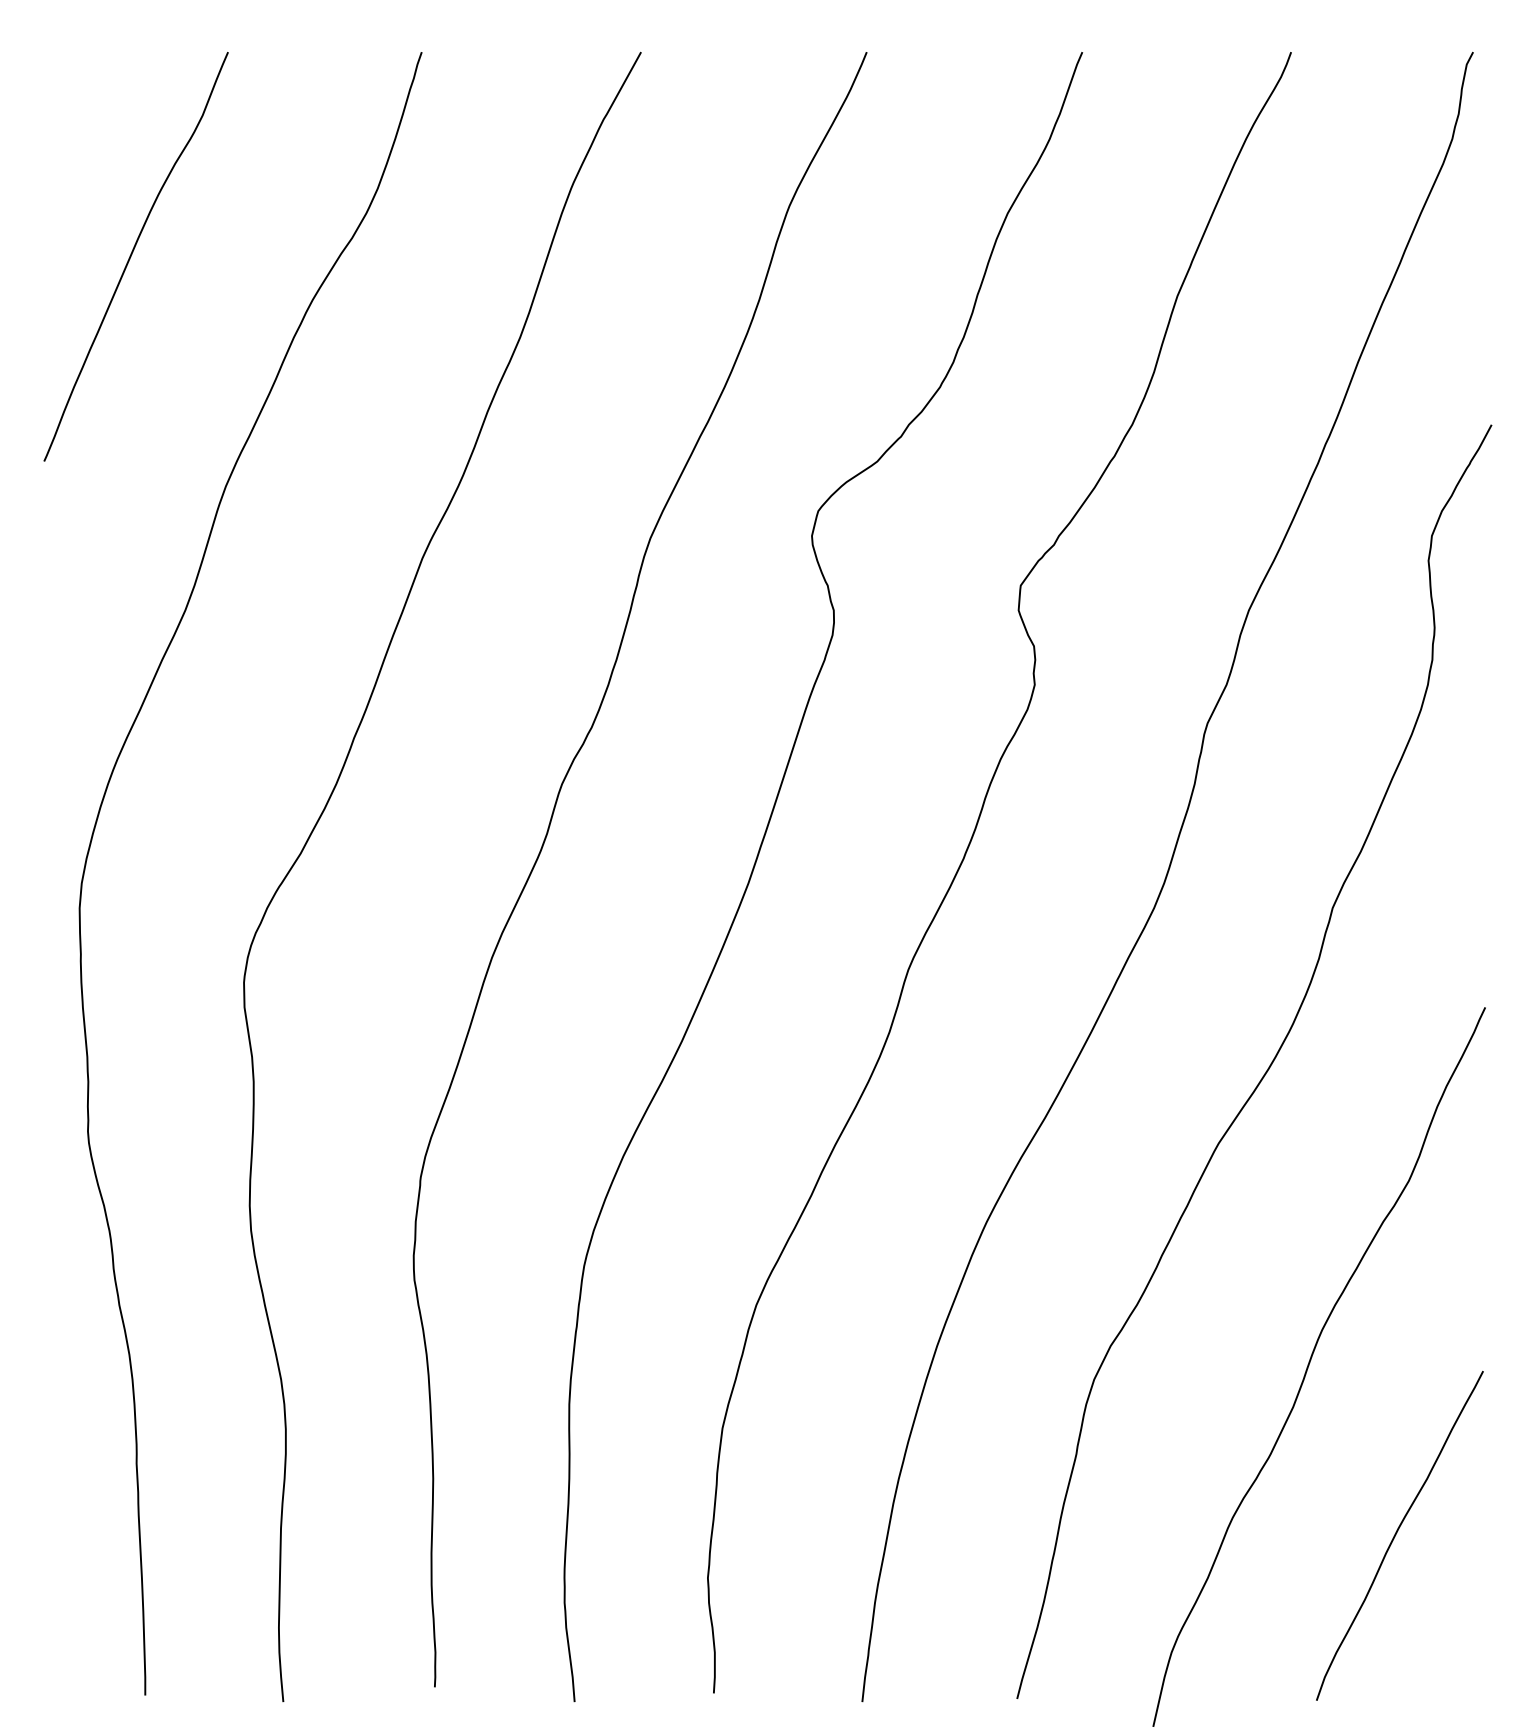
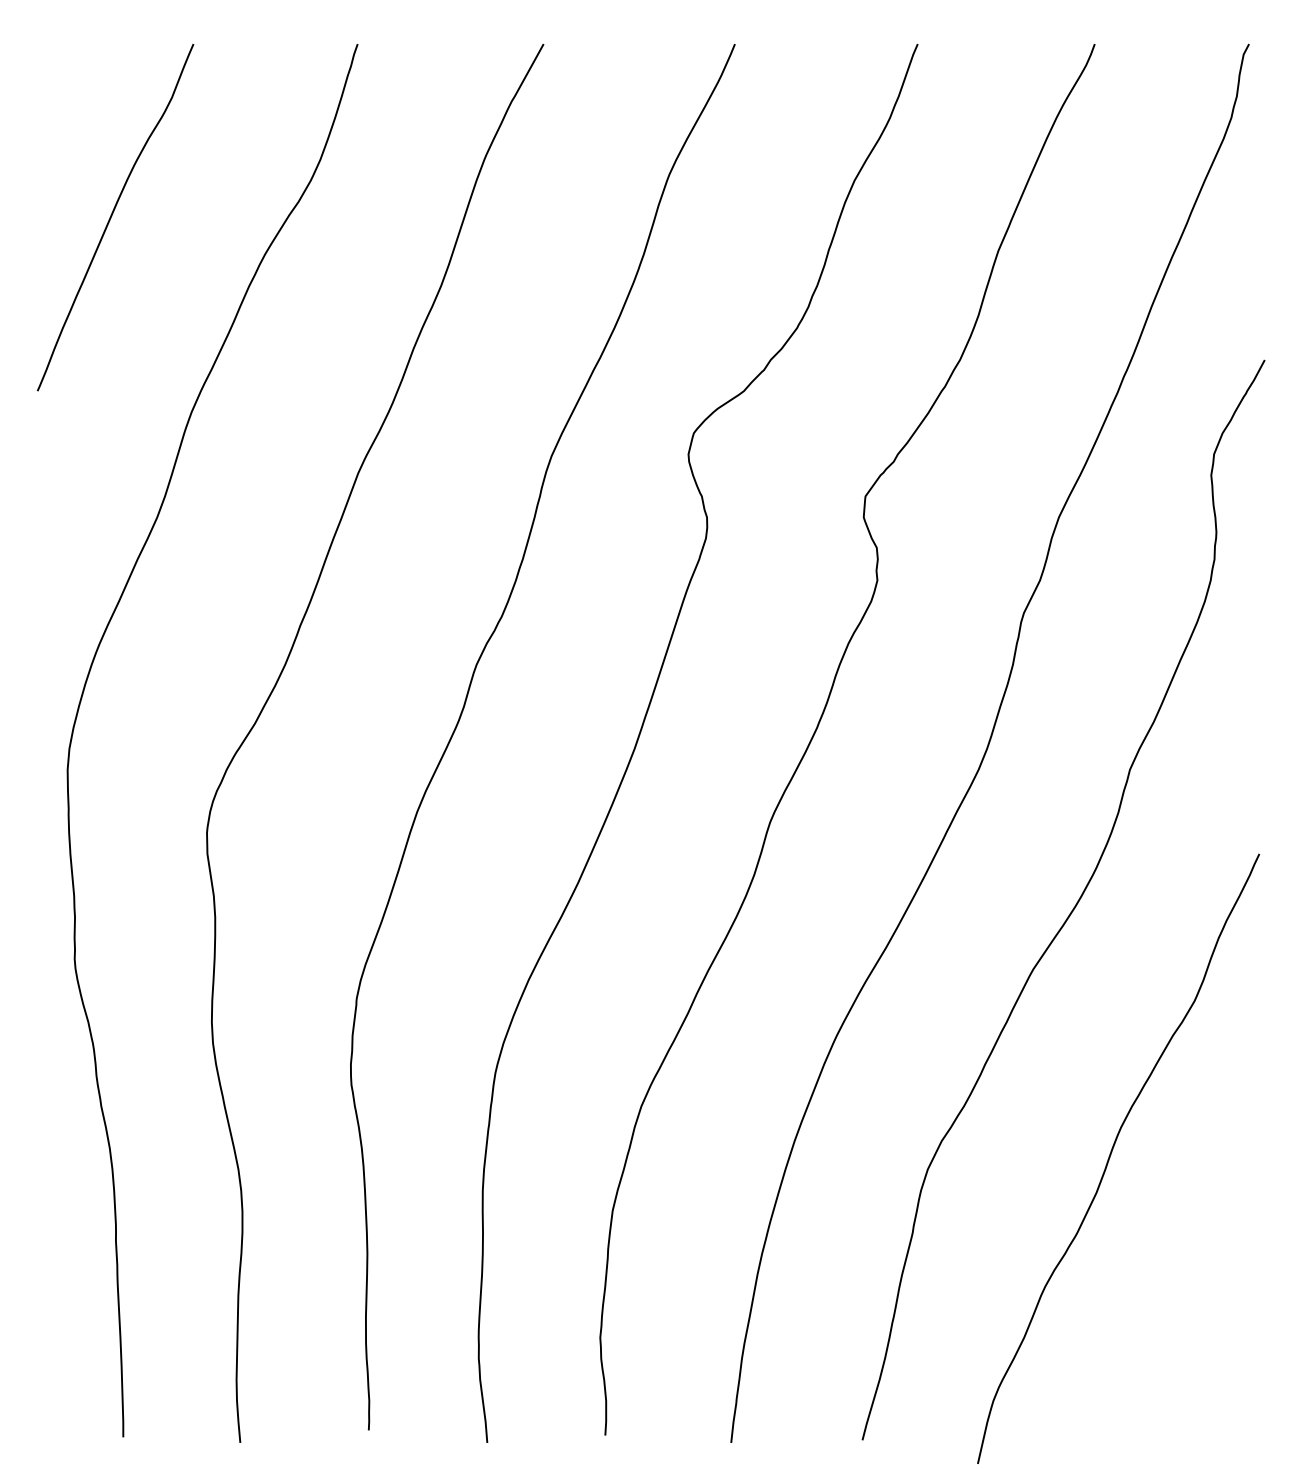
curve: (1396, 1534) -> (1184, 1300), removed

